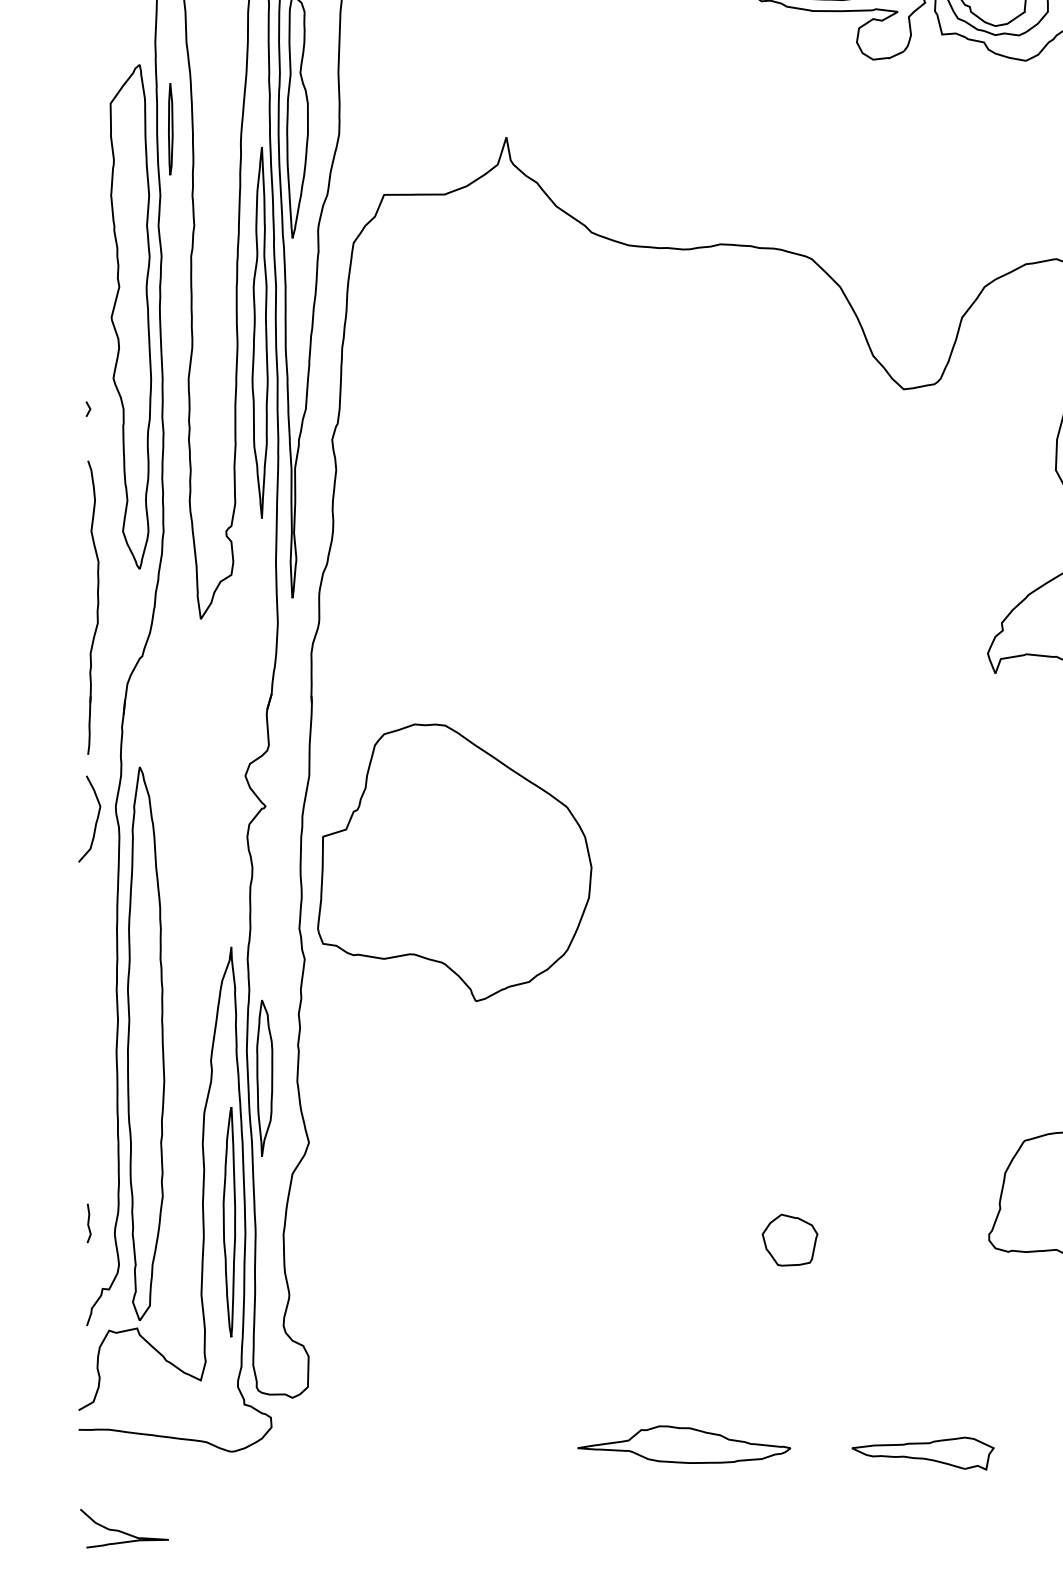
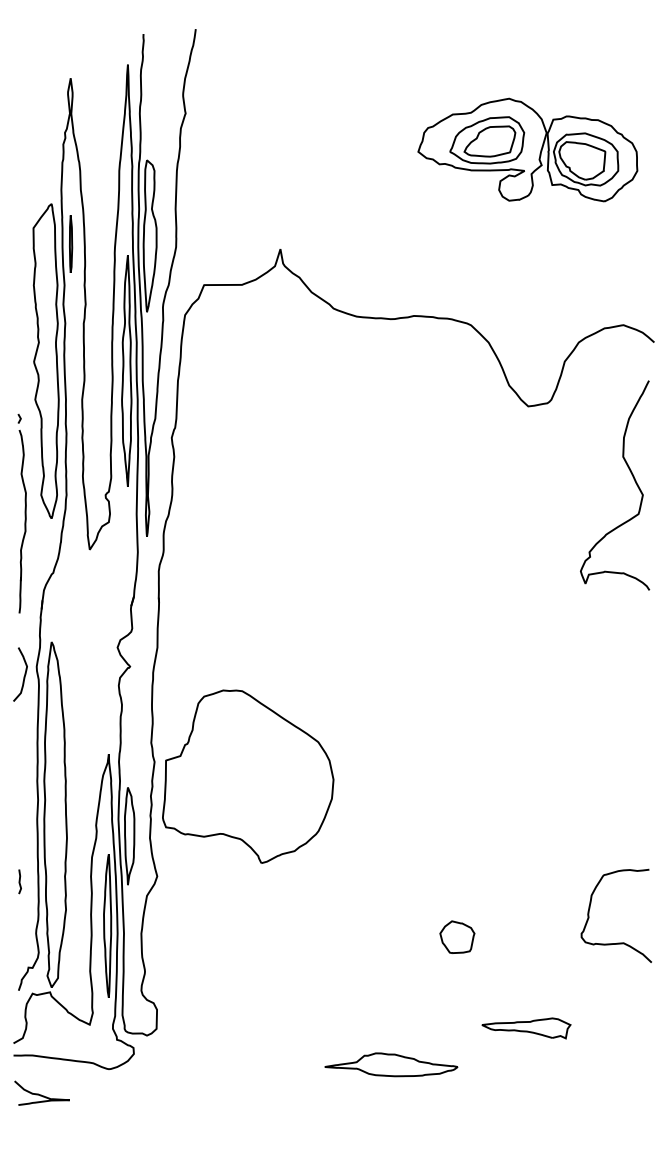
part: (92, 607) -> (22, 521), moved
part: (455, 862) -> (248, 776), moved
line: (88, 1222) -> (19, 881), moved
part: (923, 1453) -> (526, 1028), moved
curve: (123, 1530) -> (41, 1094), moved

